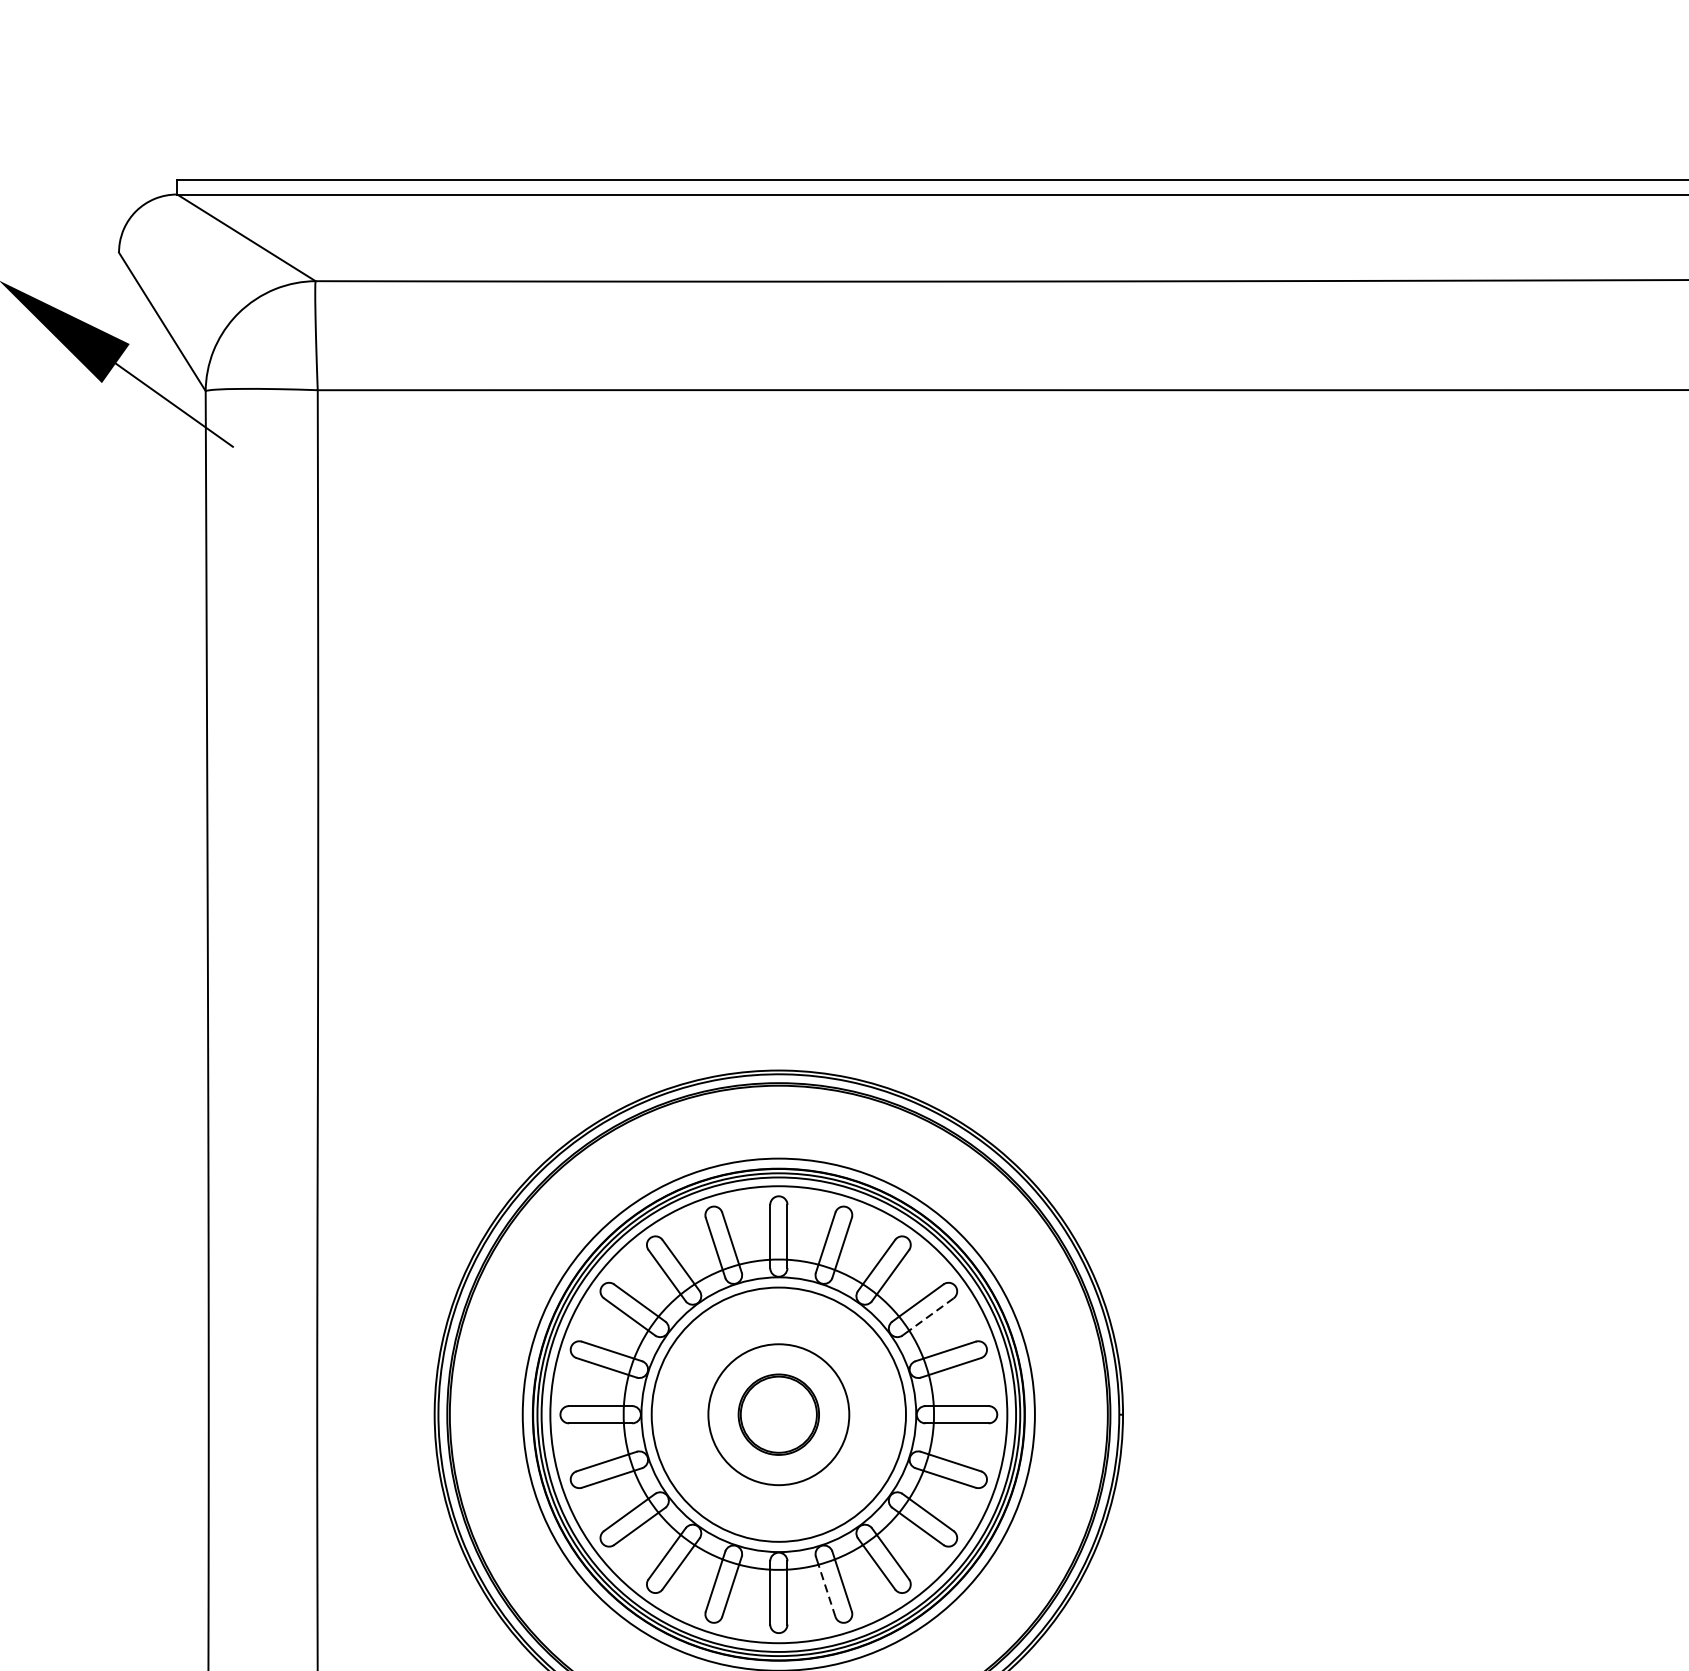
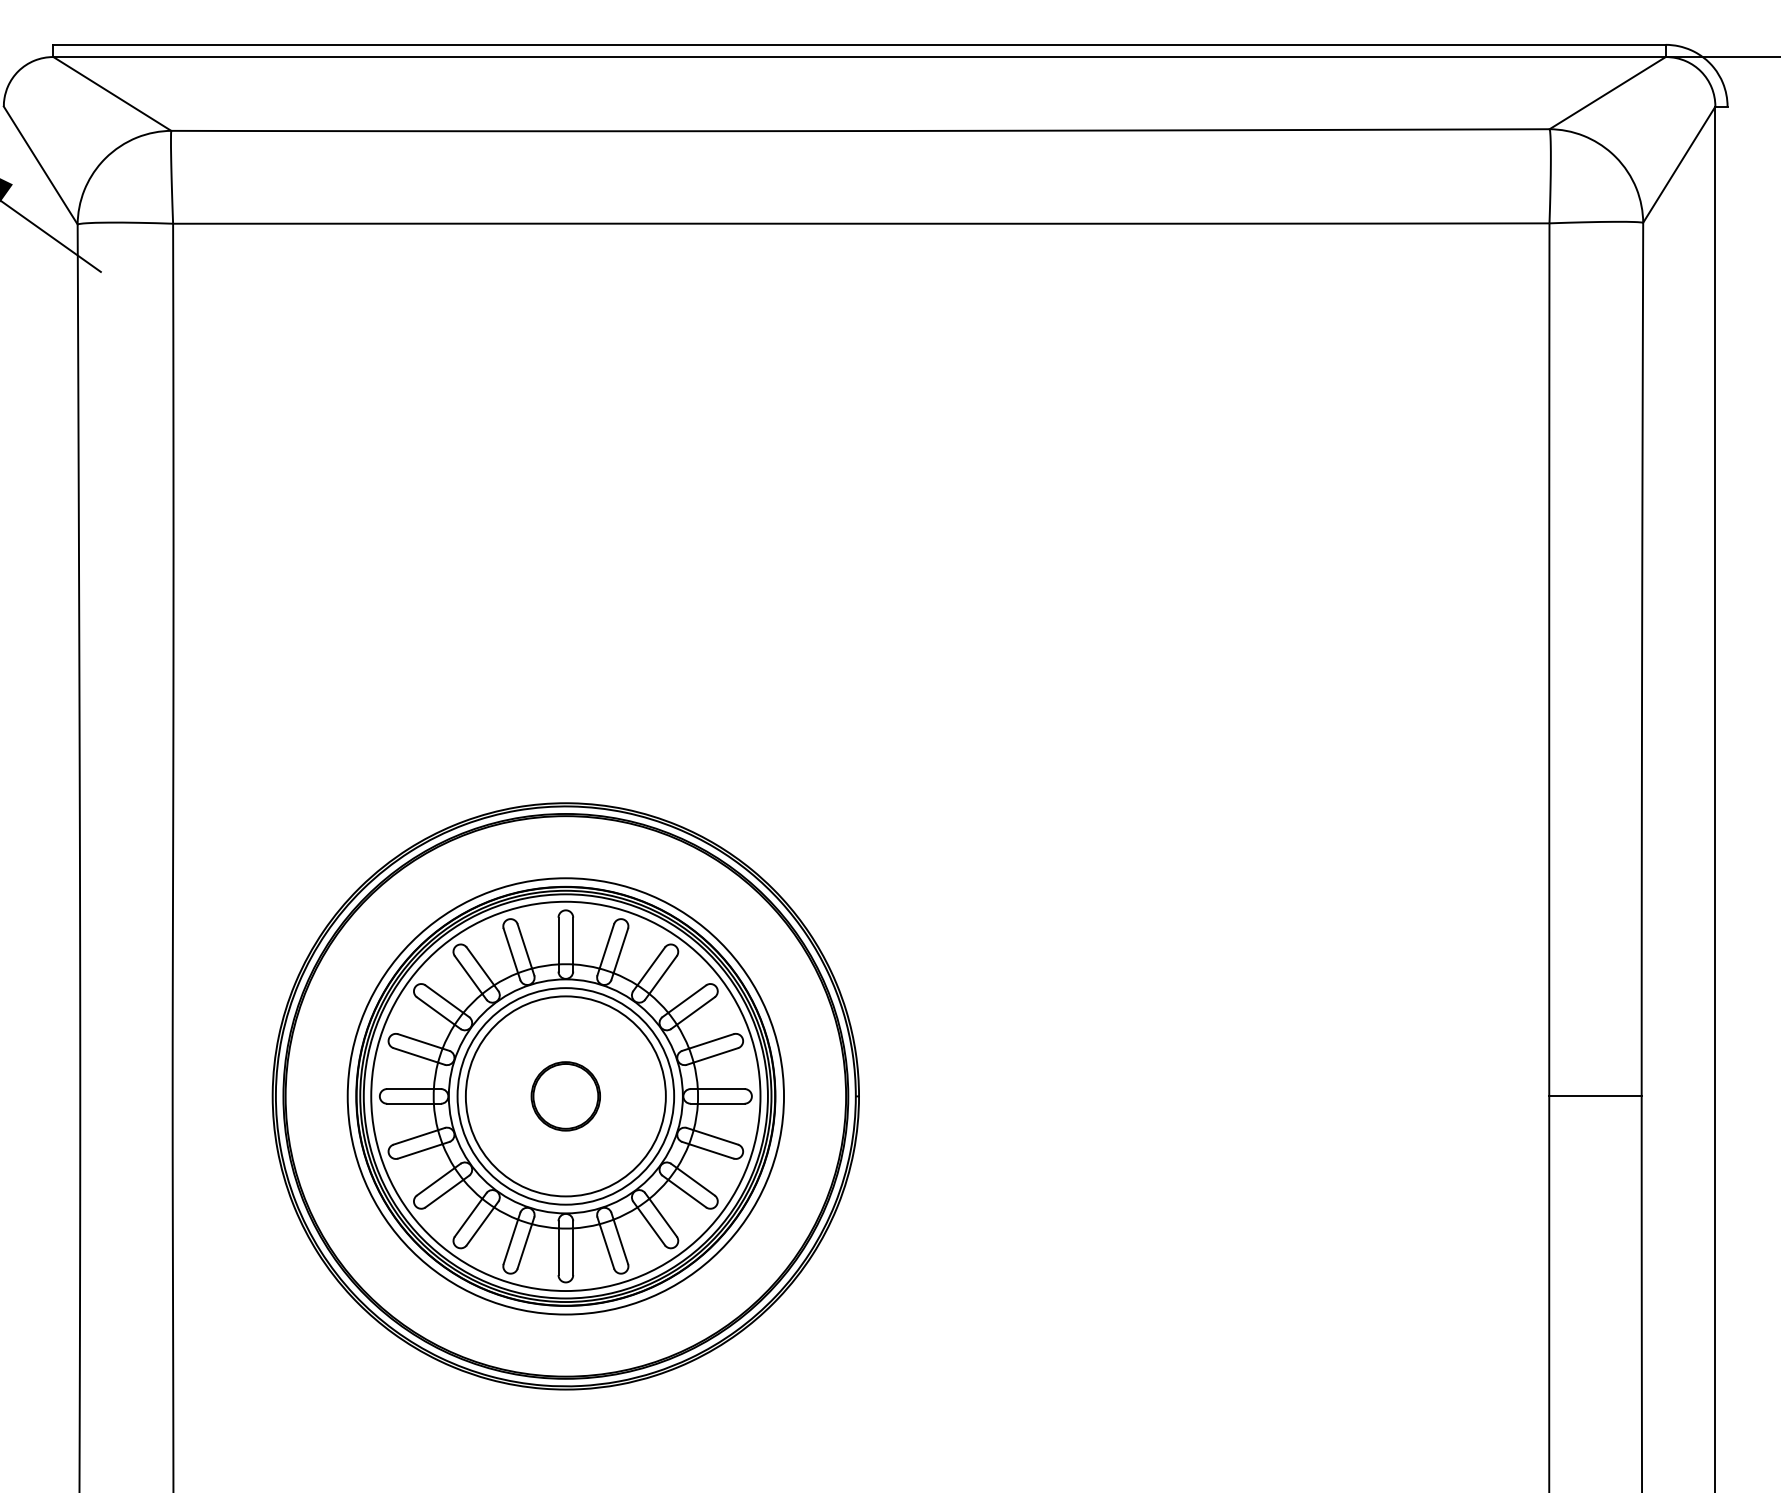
line: (931, 1315) -> (695, 1011), dashed -> solid
circle: (778, 1414) -> (565, 1096), size x1.67
line: (826, 1589) -> (606, 1245), dashed -> solid

